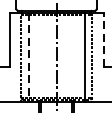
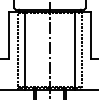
line: (103, 40) -> (91, 35), dashed -> solid
line: (28, 58) -> (25, 51), dashed -> solid

